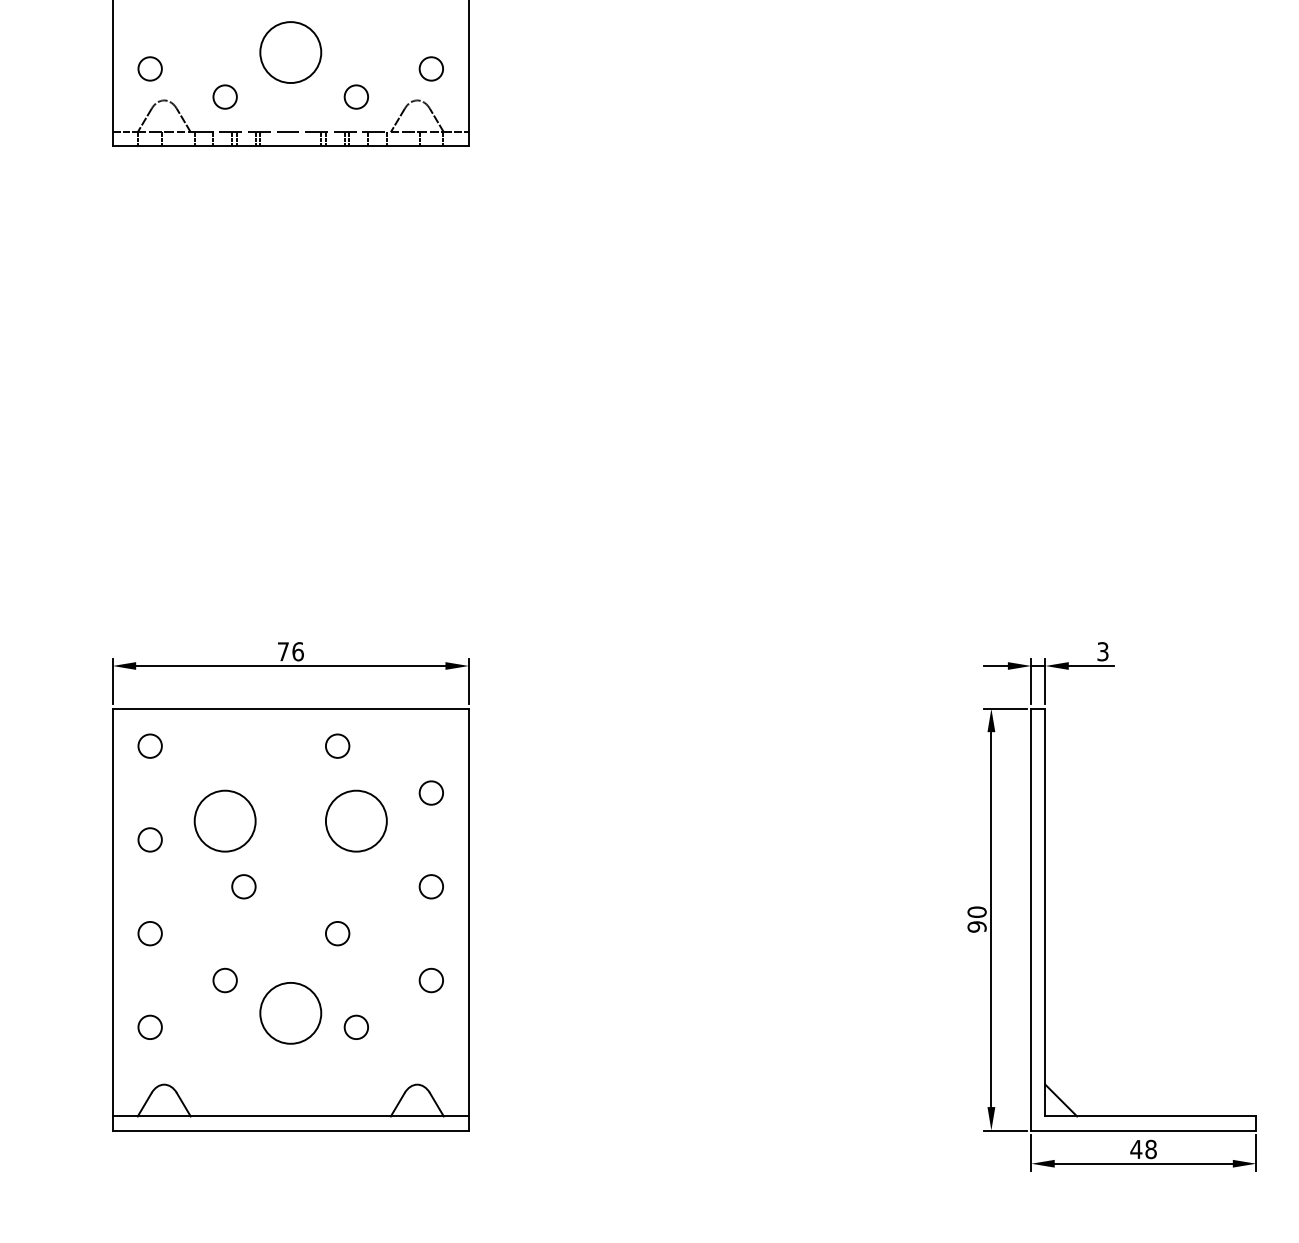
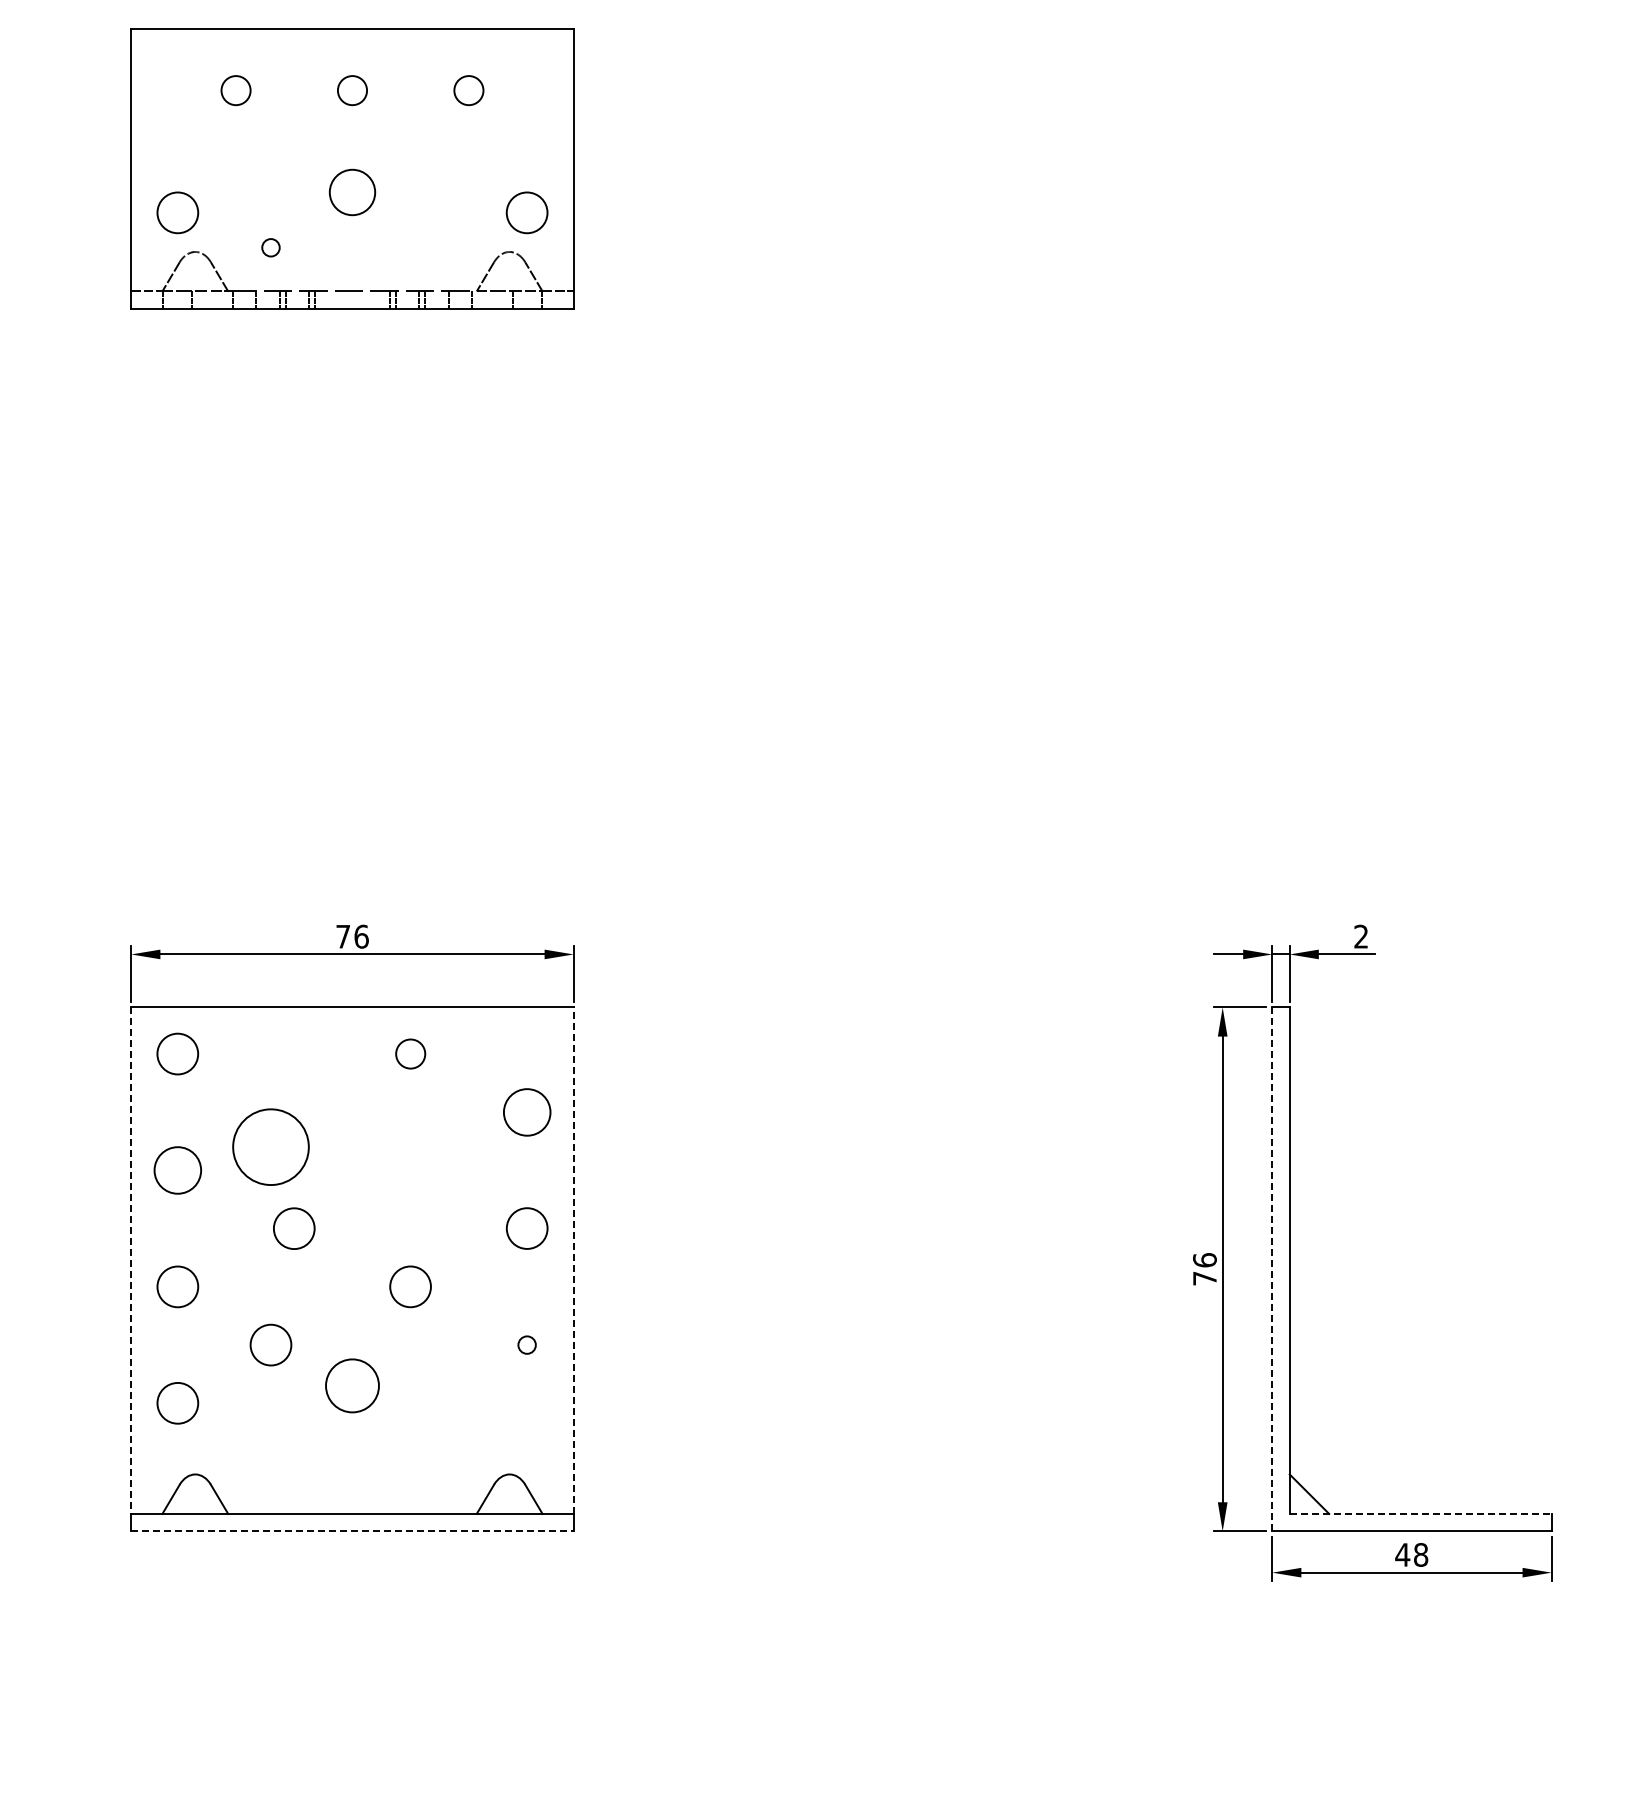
circle: (290, 52) -> (352, 192), size x0.6
circle: (149, 68) -> (177, 212), size x1.4
circle: (430, 68) -> (526, 212), size x1.4
circle: (224, 96) -> (270, 247), size x0.6
circle: (356, 96) -> (433, 247), removed
text: (1103, 651) -> (1361, 936), 3 -> 2
circle: (149, 745) -> (177, 1053), size x1.4
circle: (430, 792) -> (526, 1111), size x1.6
circle: (356, 820) -> (433, 1146), removed
circle: (149, 839) -> (177, 1170), size x1.6
circle: (243, 886) -> (293, 1228), size x1.4
circle: (430, 886) -> (526, 1228), size x1.4
line: (468, 912) -> (573, 1260), solid -> dashed
line: (112, 913) -> (131, 1261), solid -> dashed
text: (976, 919) -> (1204, 1269), 90 -> 76
line: (1031, 919) -> (1272, 1269), solid -> dashed
circle: (149, 933) -> (177, 1286), size x1.4
circle: (337, 933) -> (410, 1286), size x1.4
circle: (224, 980) -> (270, 1344), size x1.4
circle: (430, 980) -> (526, 1344), size x0.6
circle: (290, 1013) -> (352, 1385), size x0.7
circle: (149, 1026) -> (177, 1402), size x1.4
circle: (356, 1026) -> (433, 1402), removed
line: (1150, 1116) -> (1420, 1513), solid -> dashed
line: (291, 1130) -> (353, 1531), solid -> dashed

